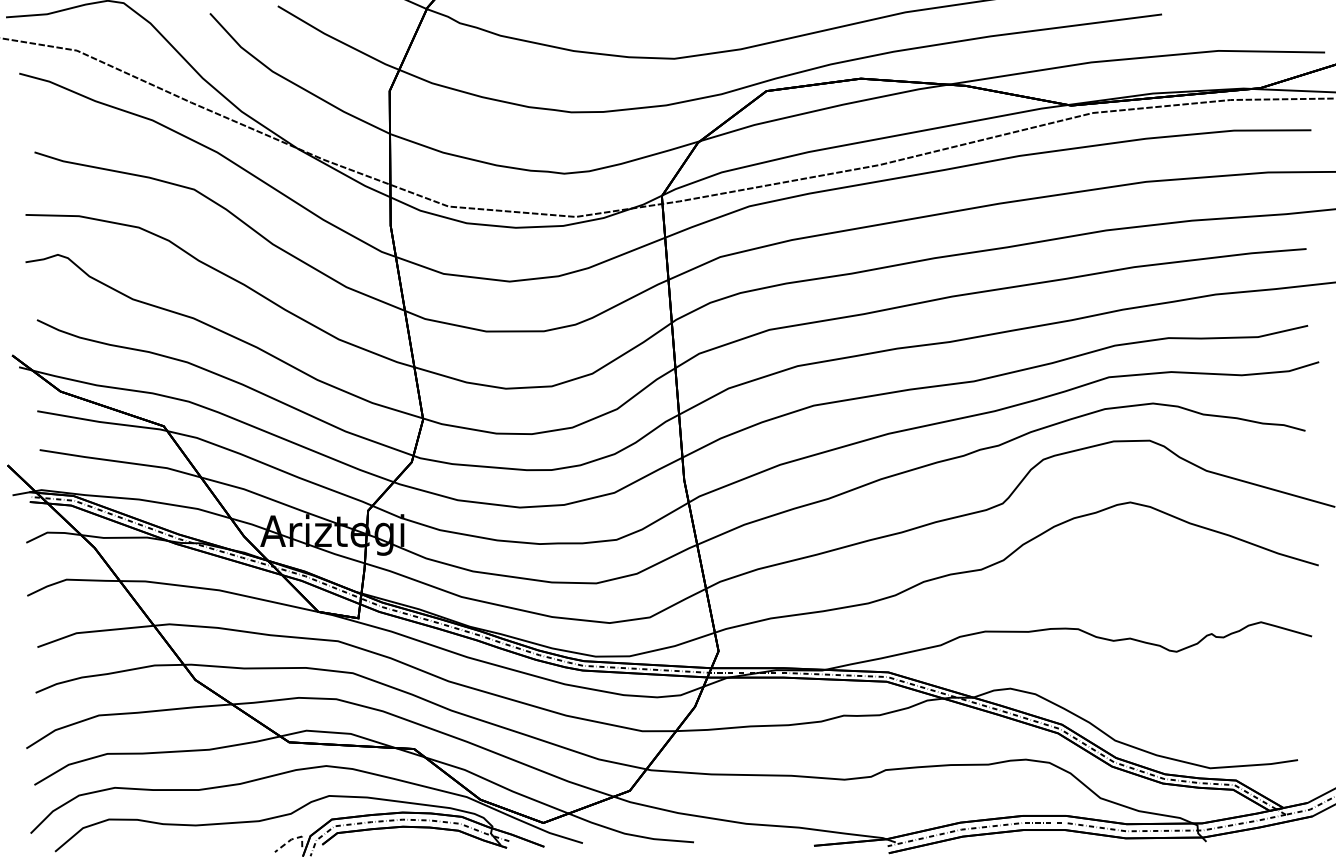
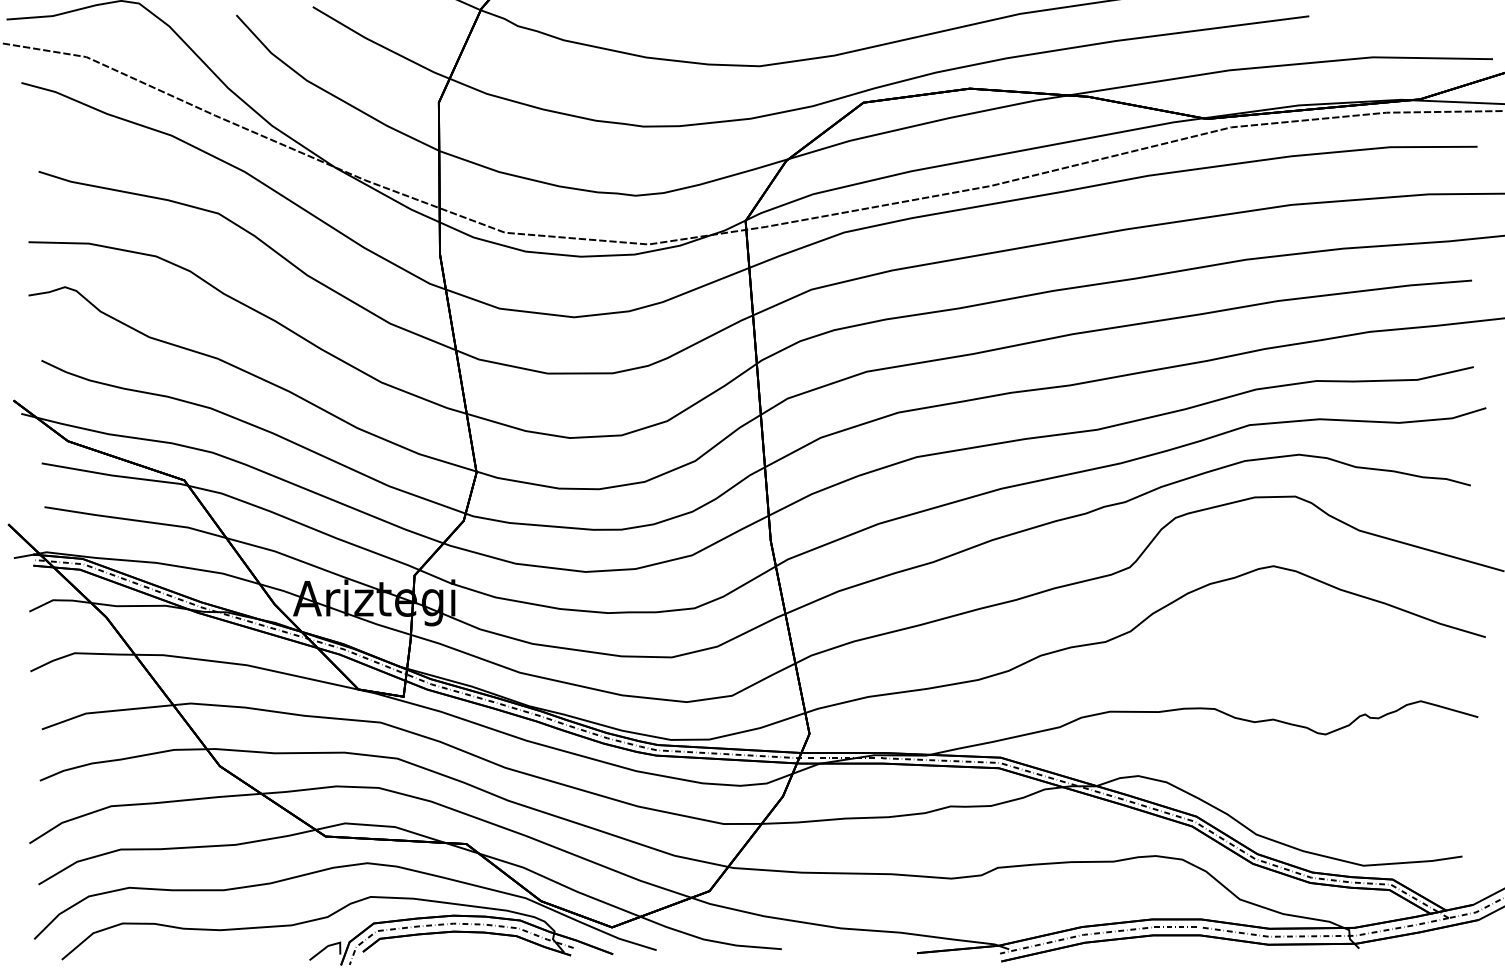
line: (291, 839) -> (328, 945), dashed -> solid

